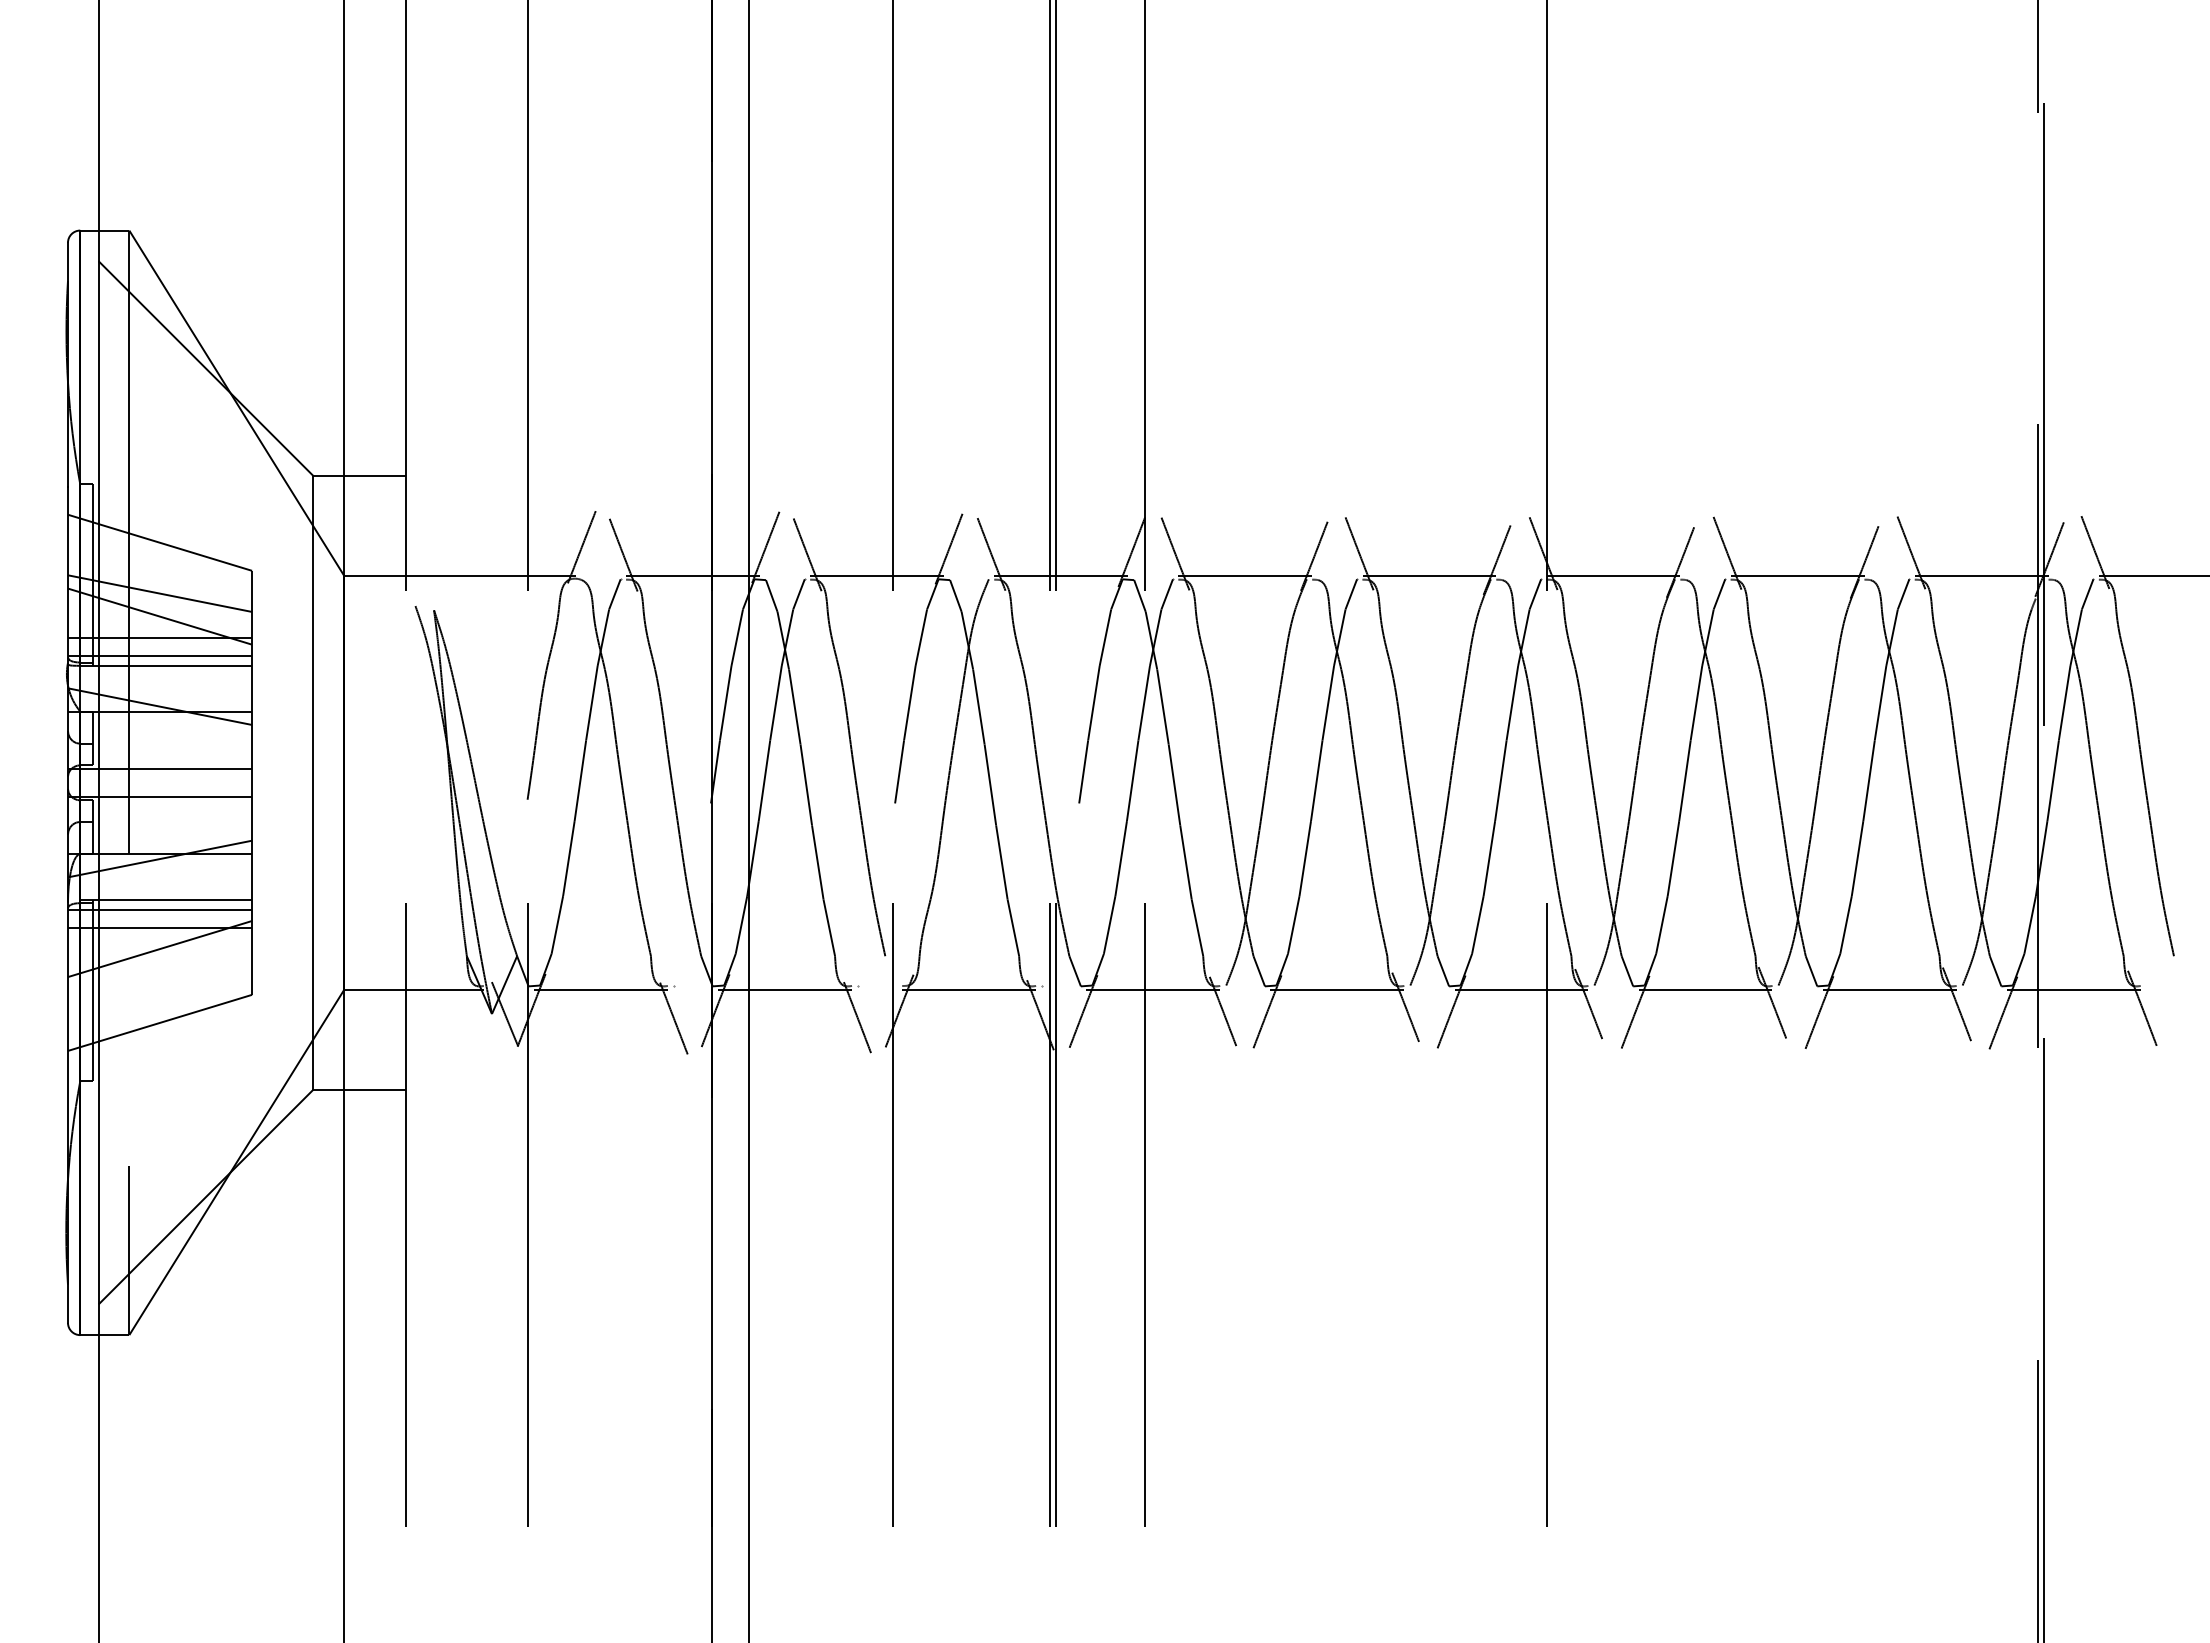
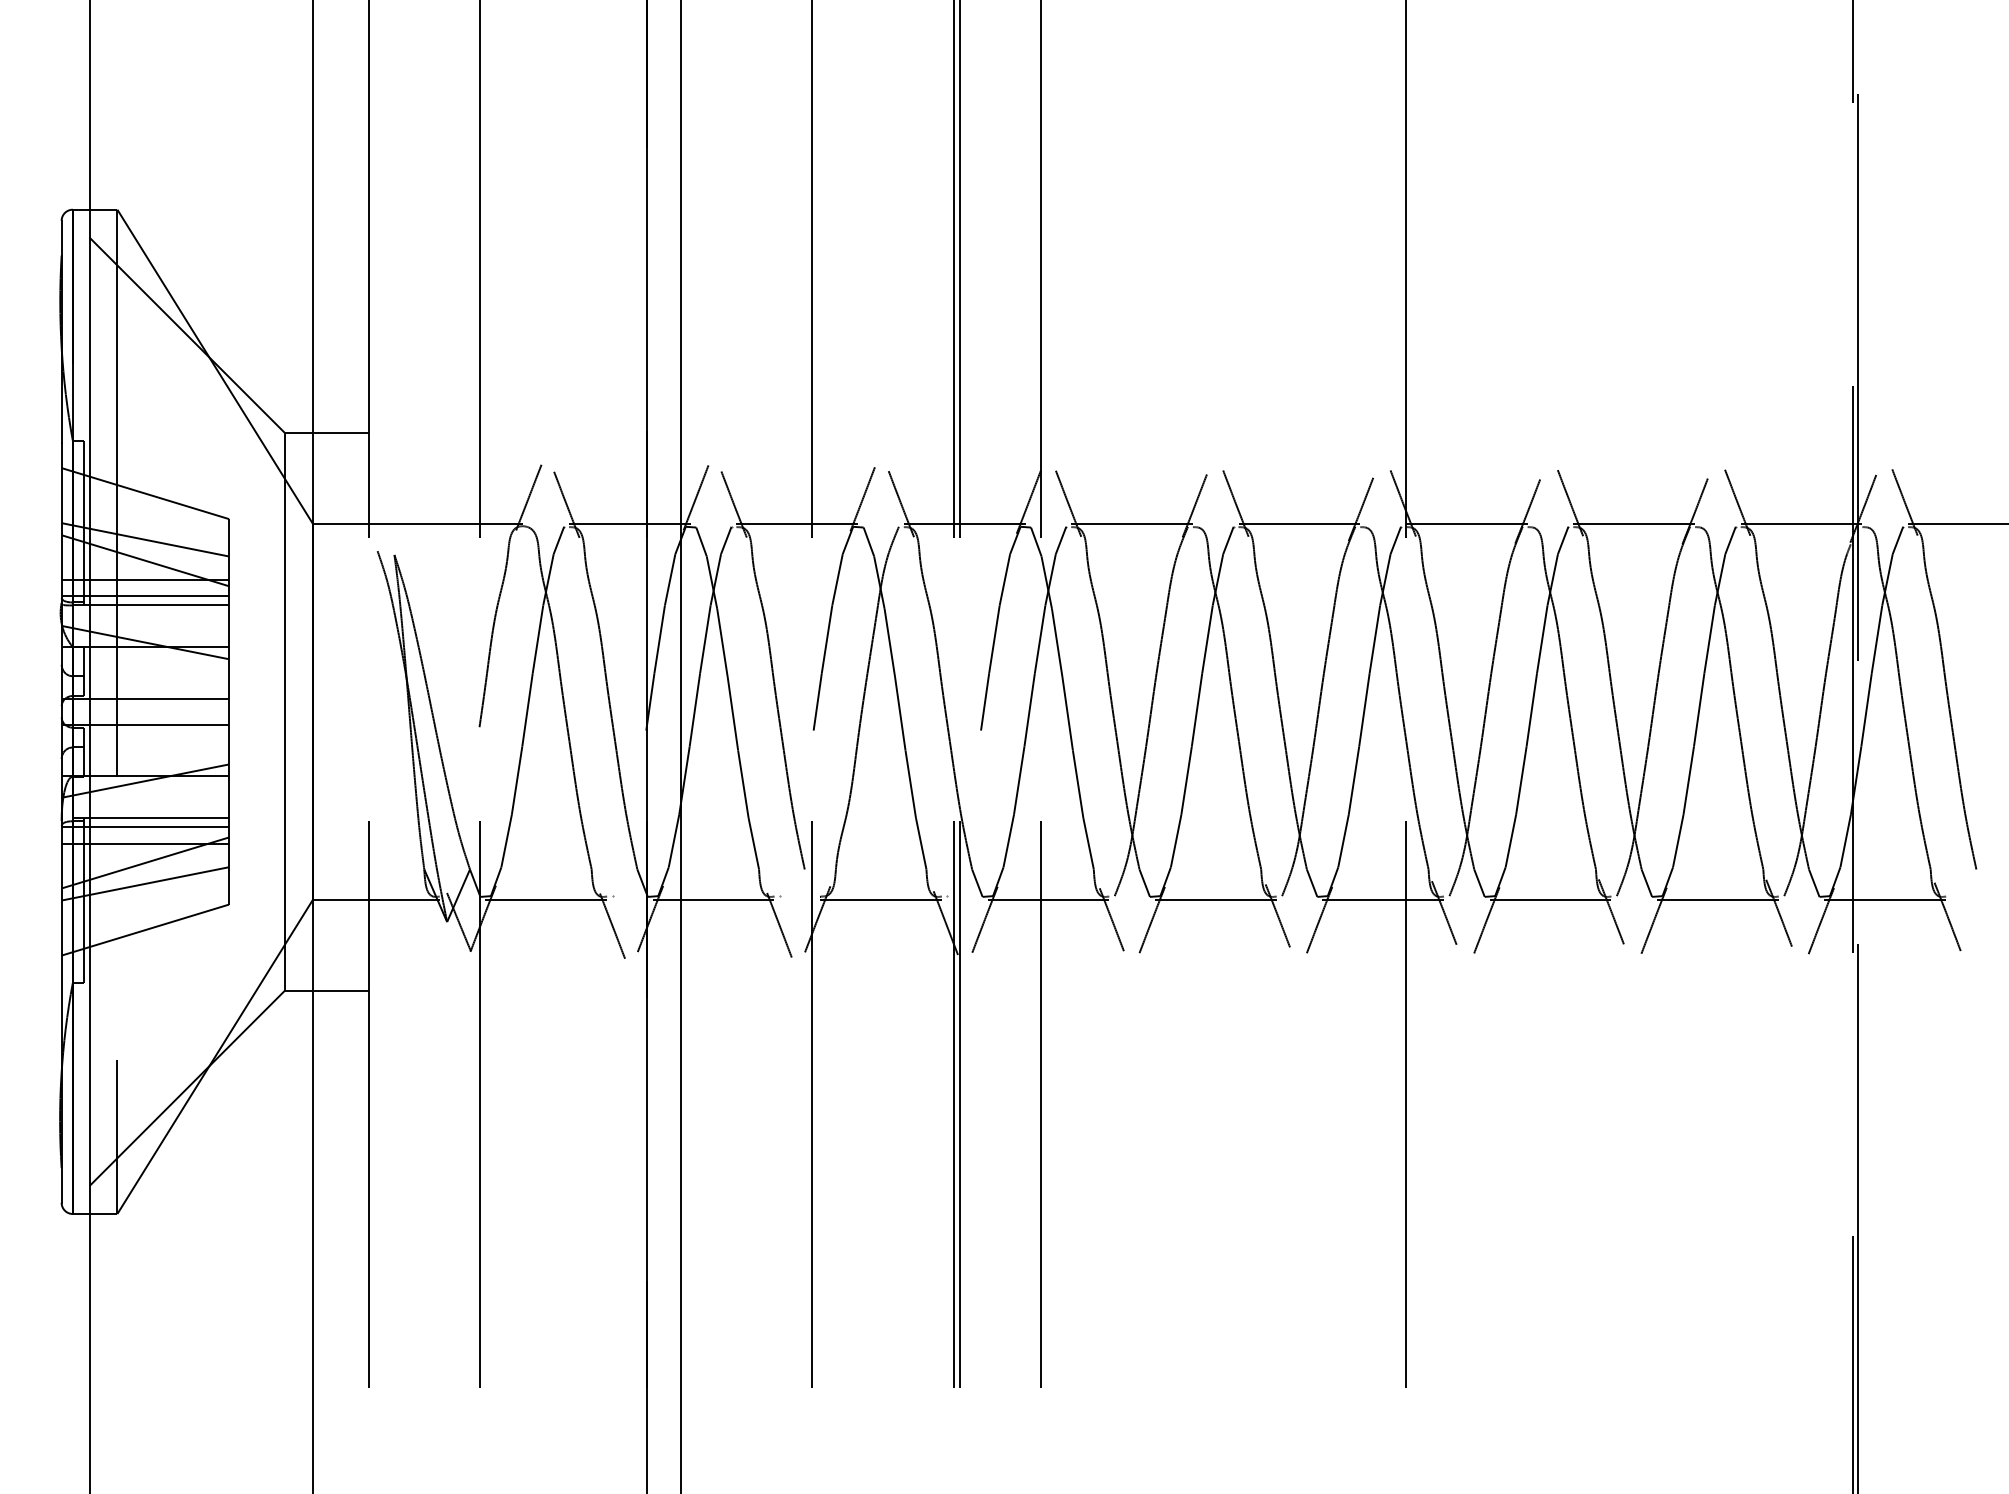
line: (159, 971) -> (144, 883), added

